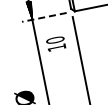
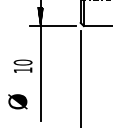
line: (44, 17) -> (52, 26), dashed -> solid
text: (55, 43) -> (22, 65), moved

